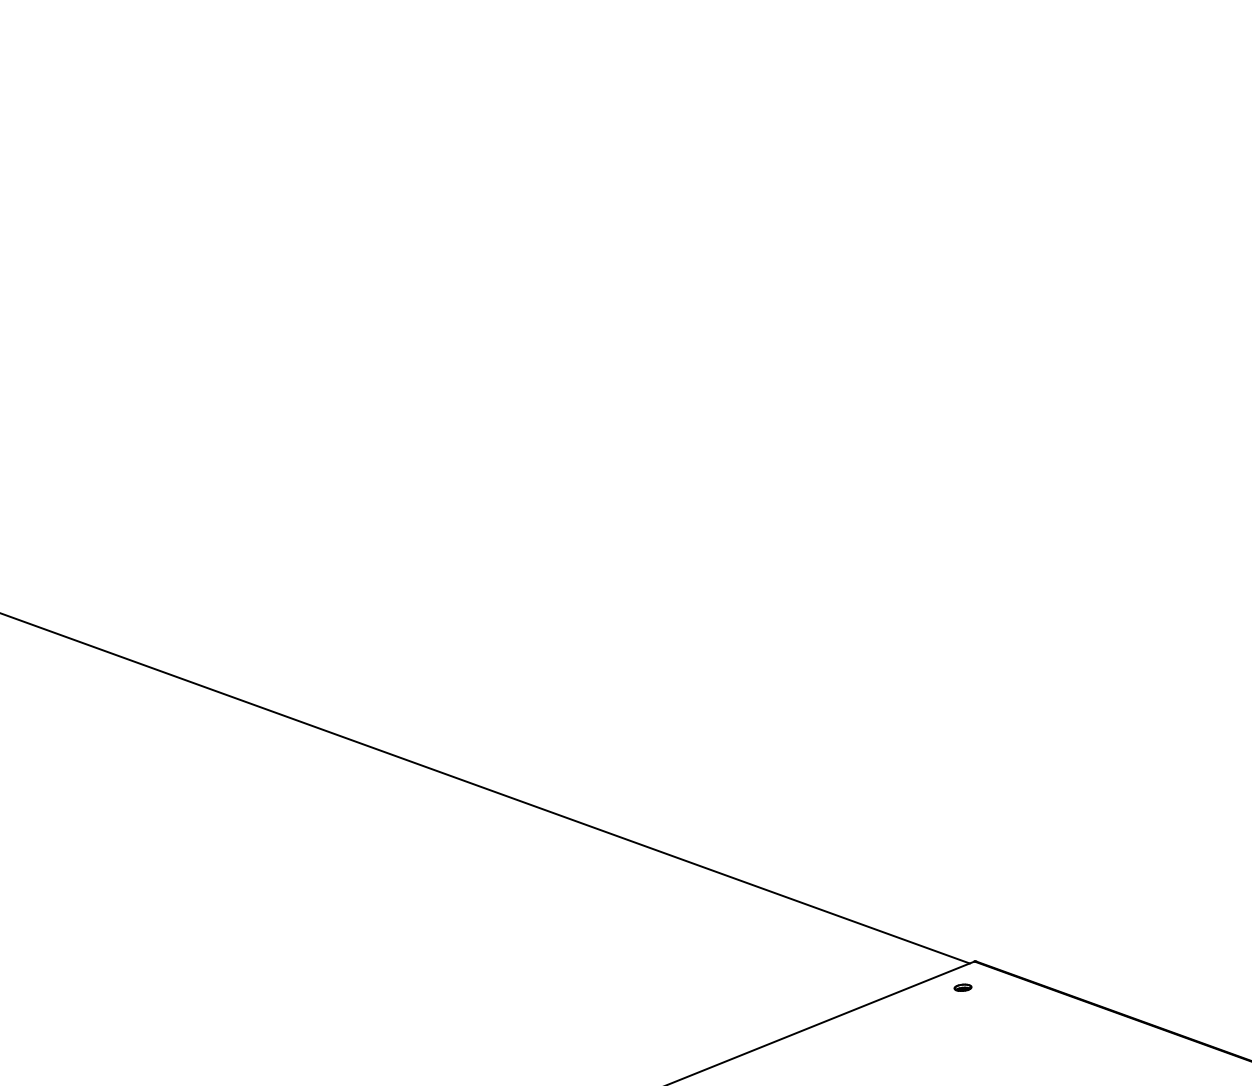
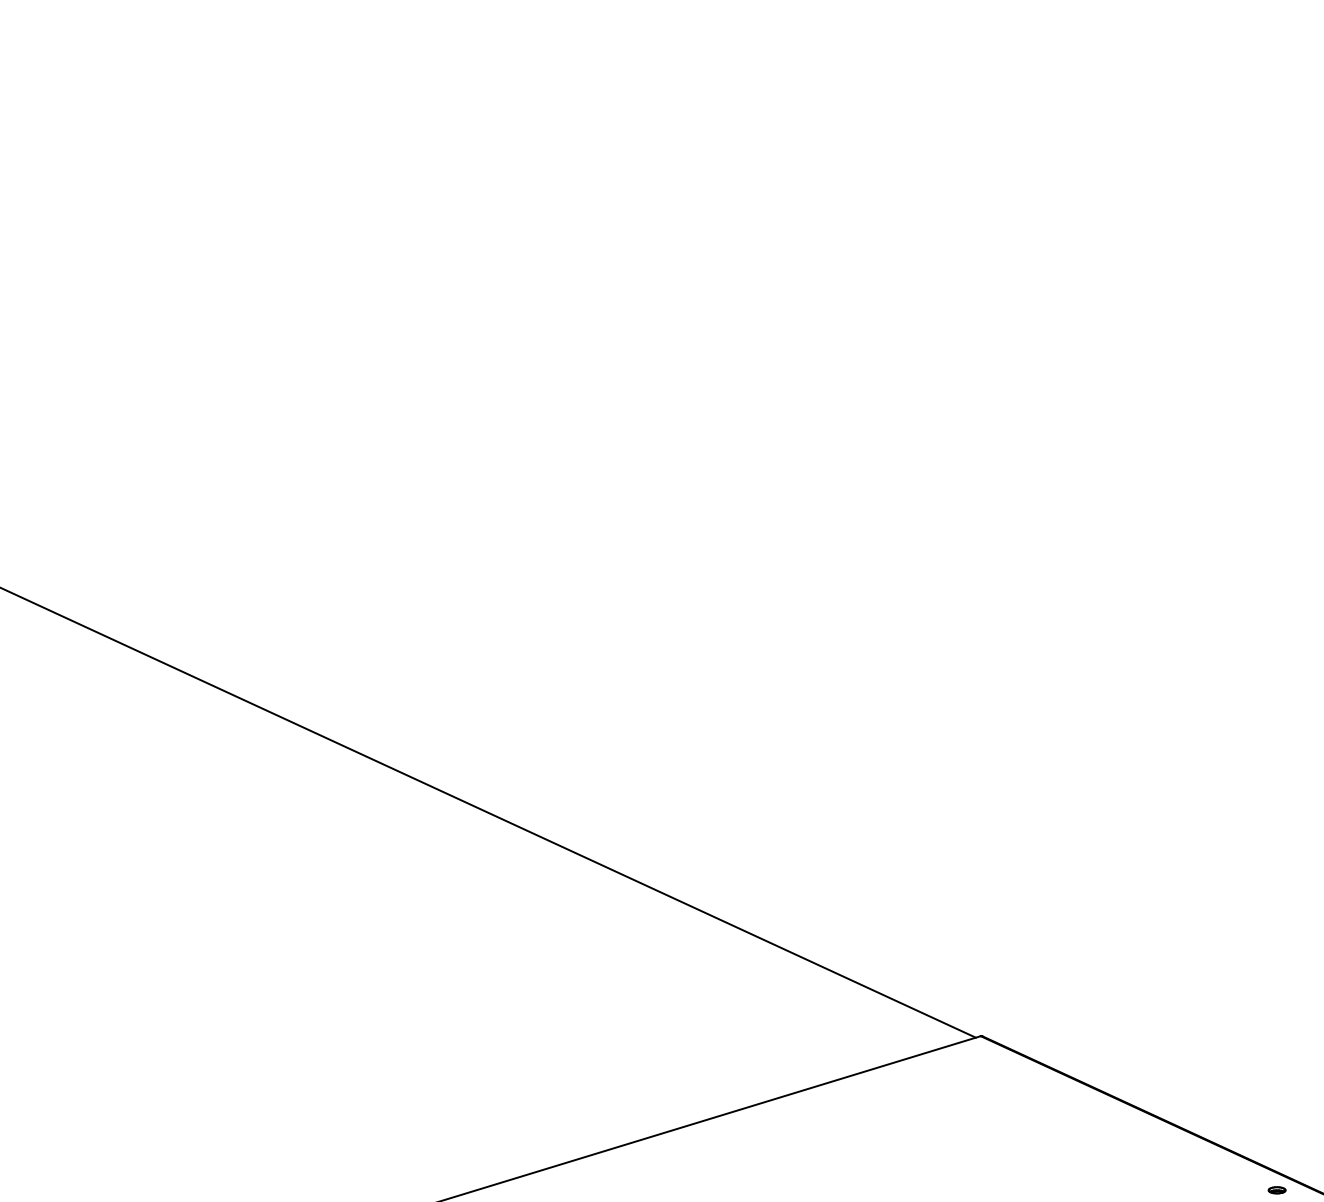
part: (962, 987) -> (966, 1061), removed

